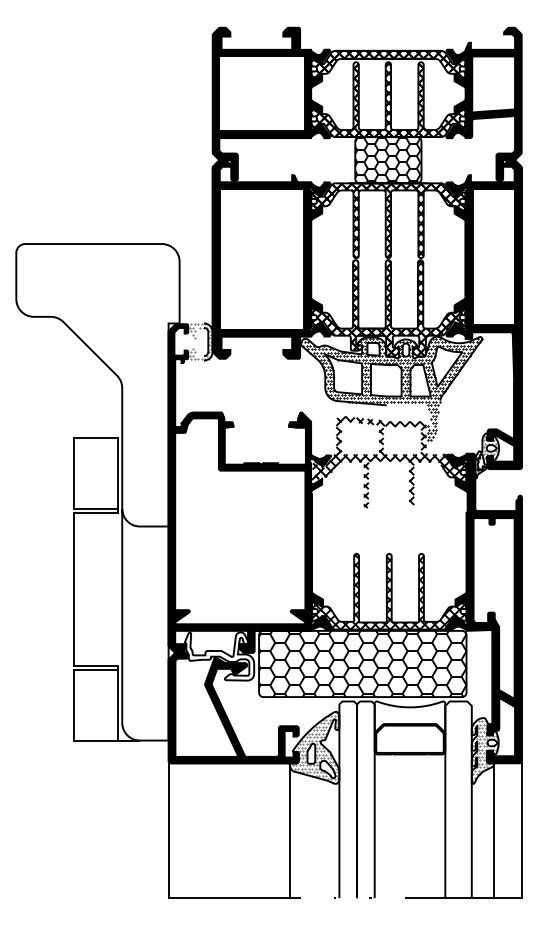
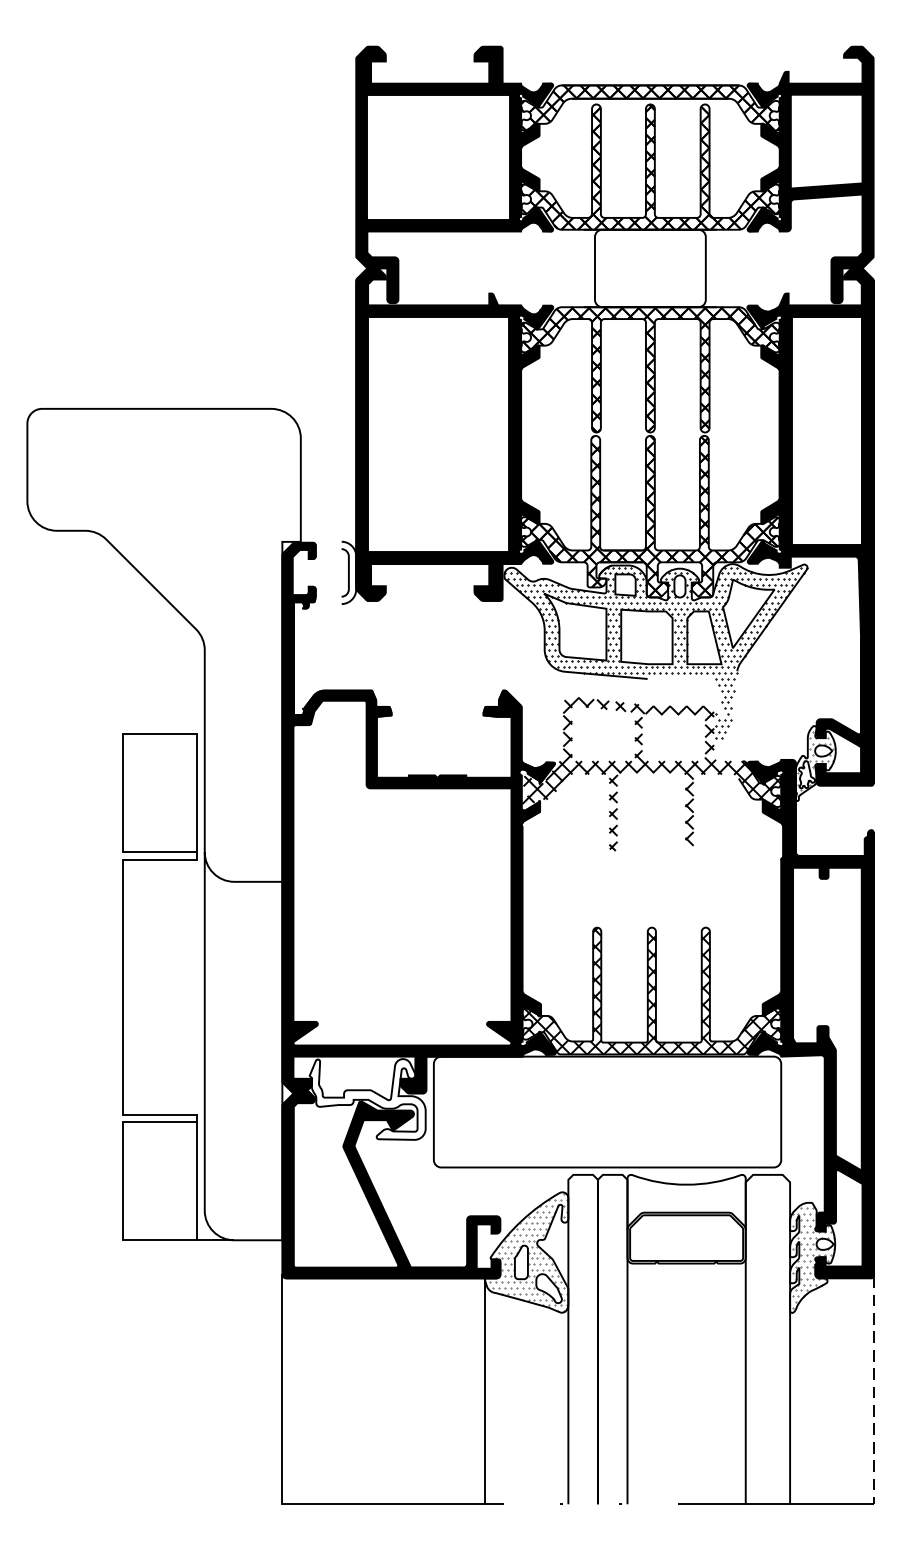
hatch: (388, 160) -> (650, 268), removed
hatch: (200, 341) -> (335, 572), removed
hatch: (362, 663) -> (607, 1111), removed
line: (521, 830) -> (873, 1390), solid -> dashed
line: (494, 831) -> (828, 1392), removed

